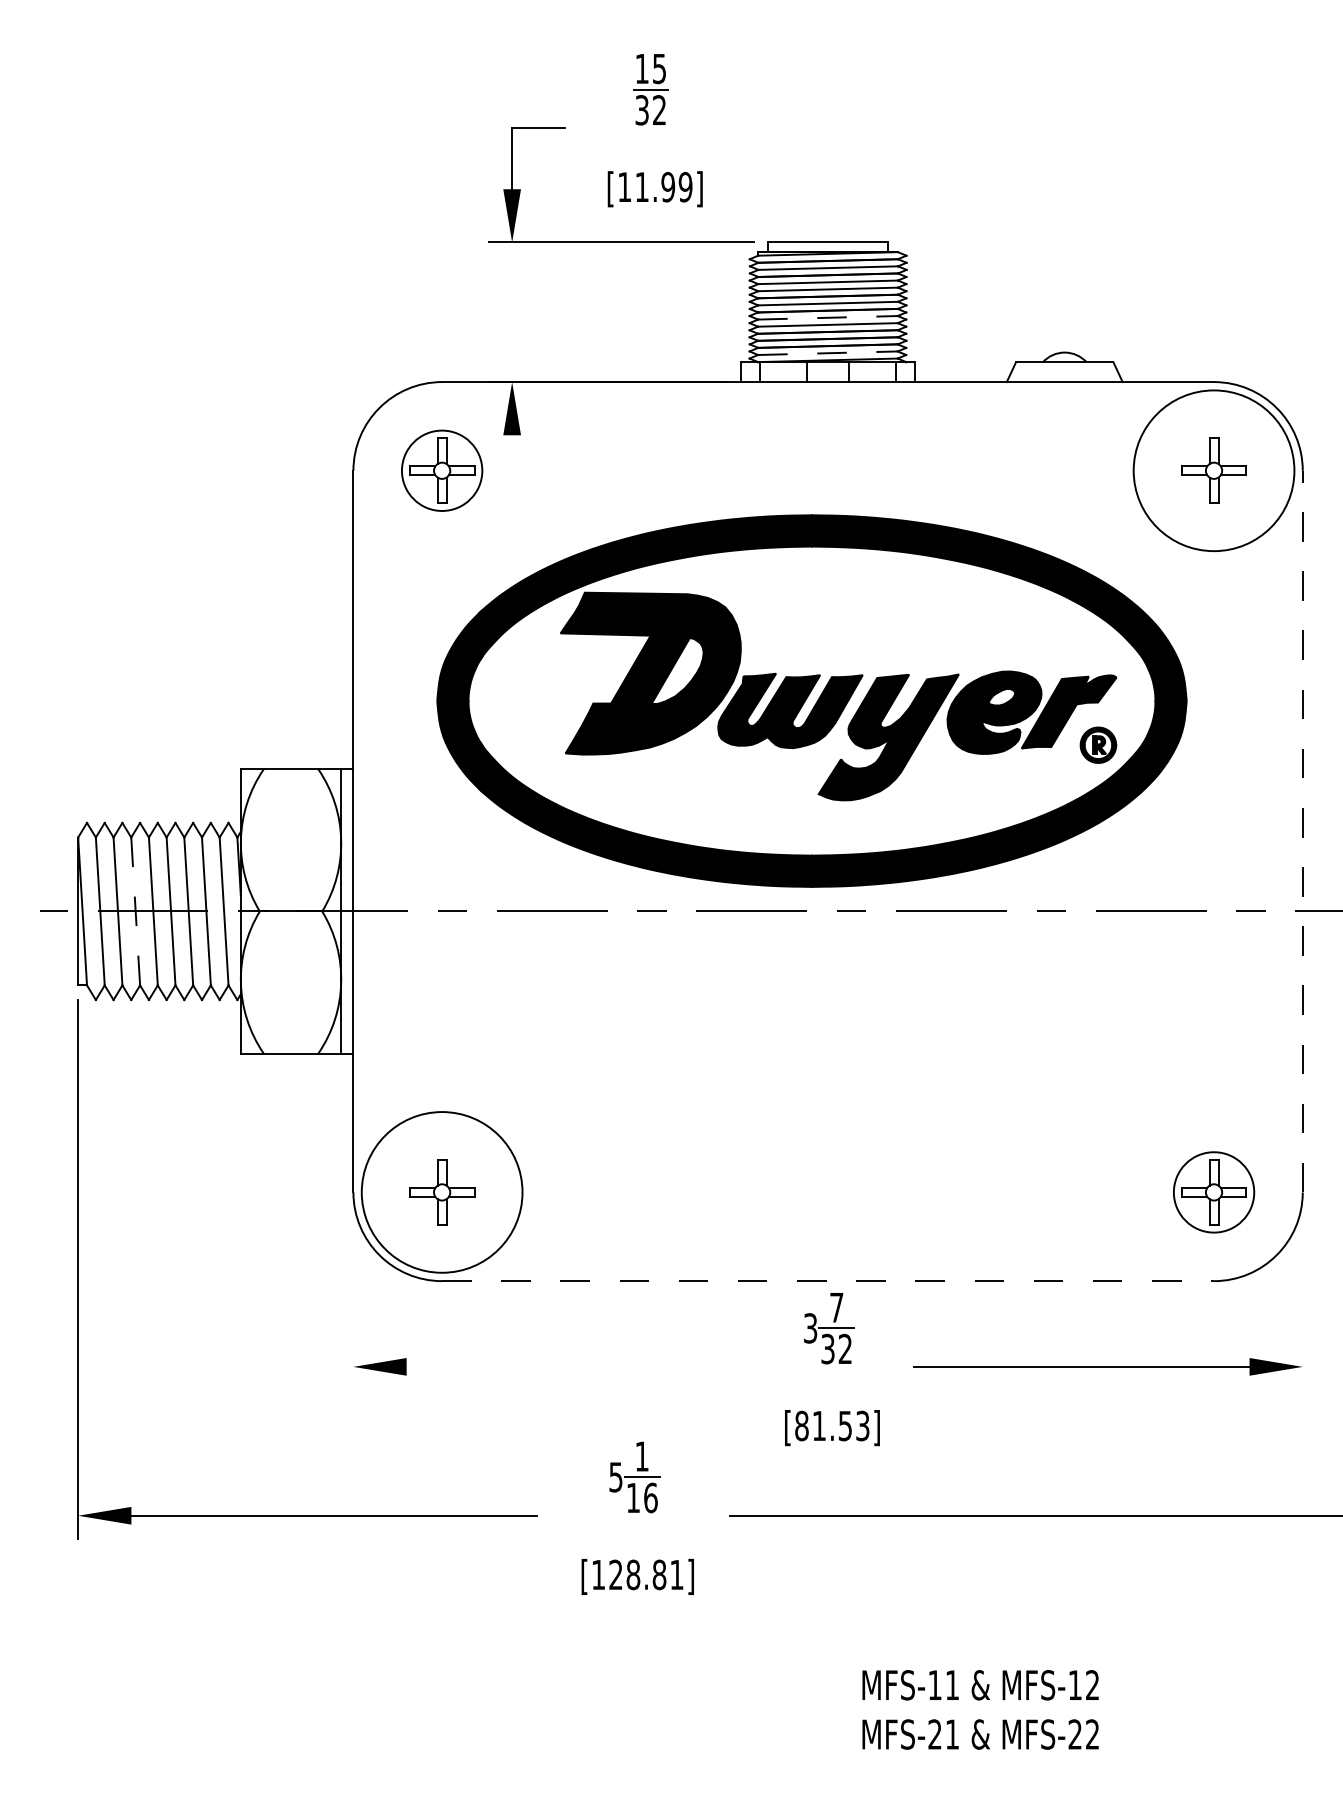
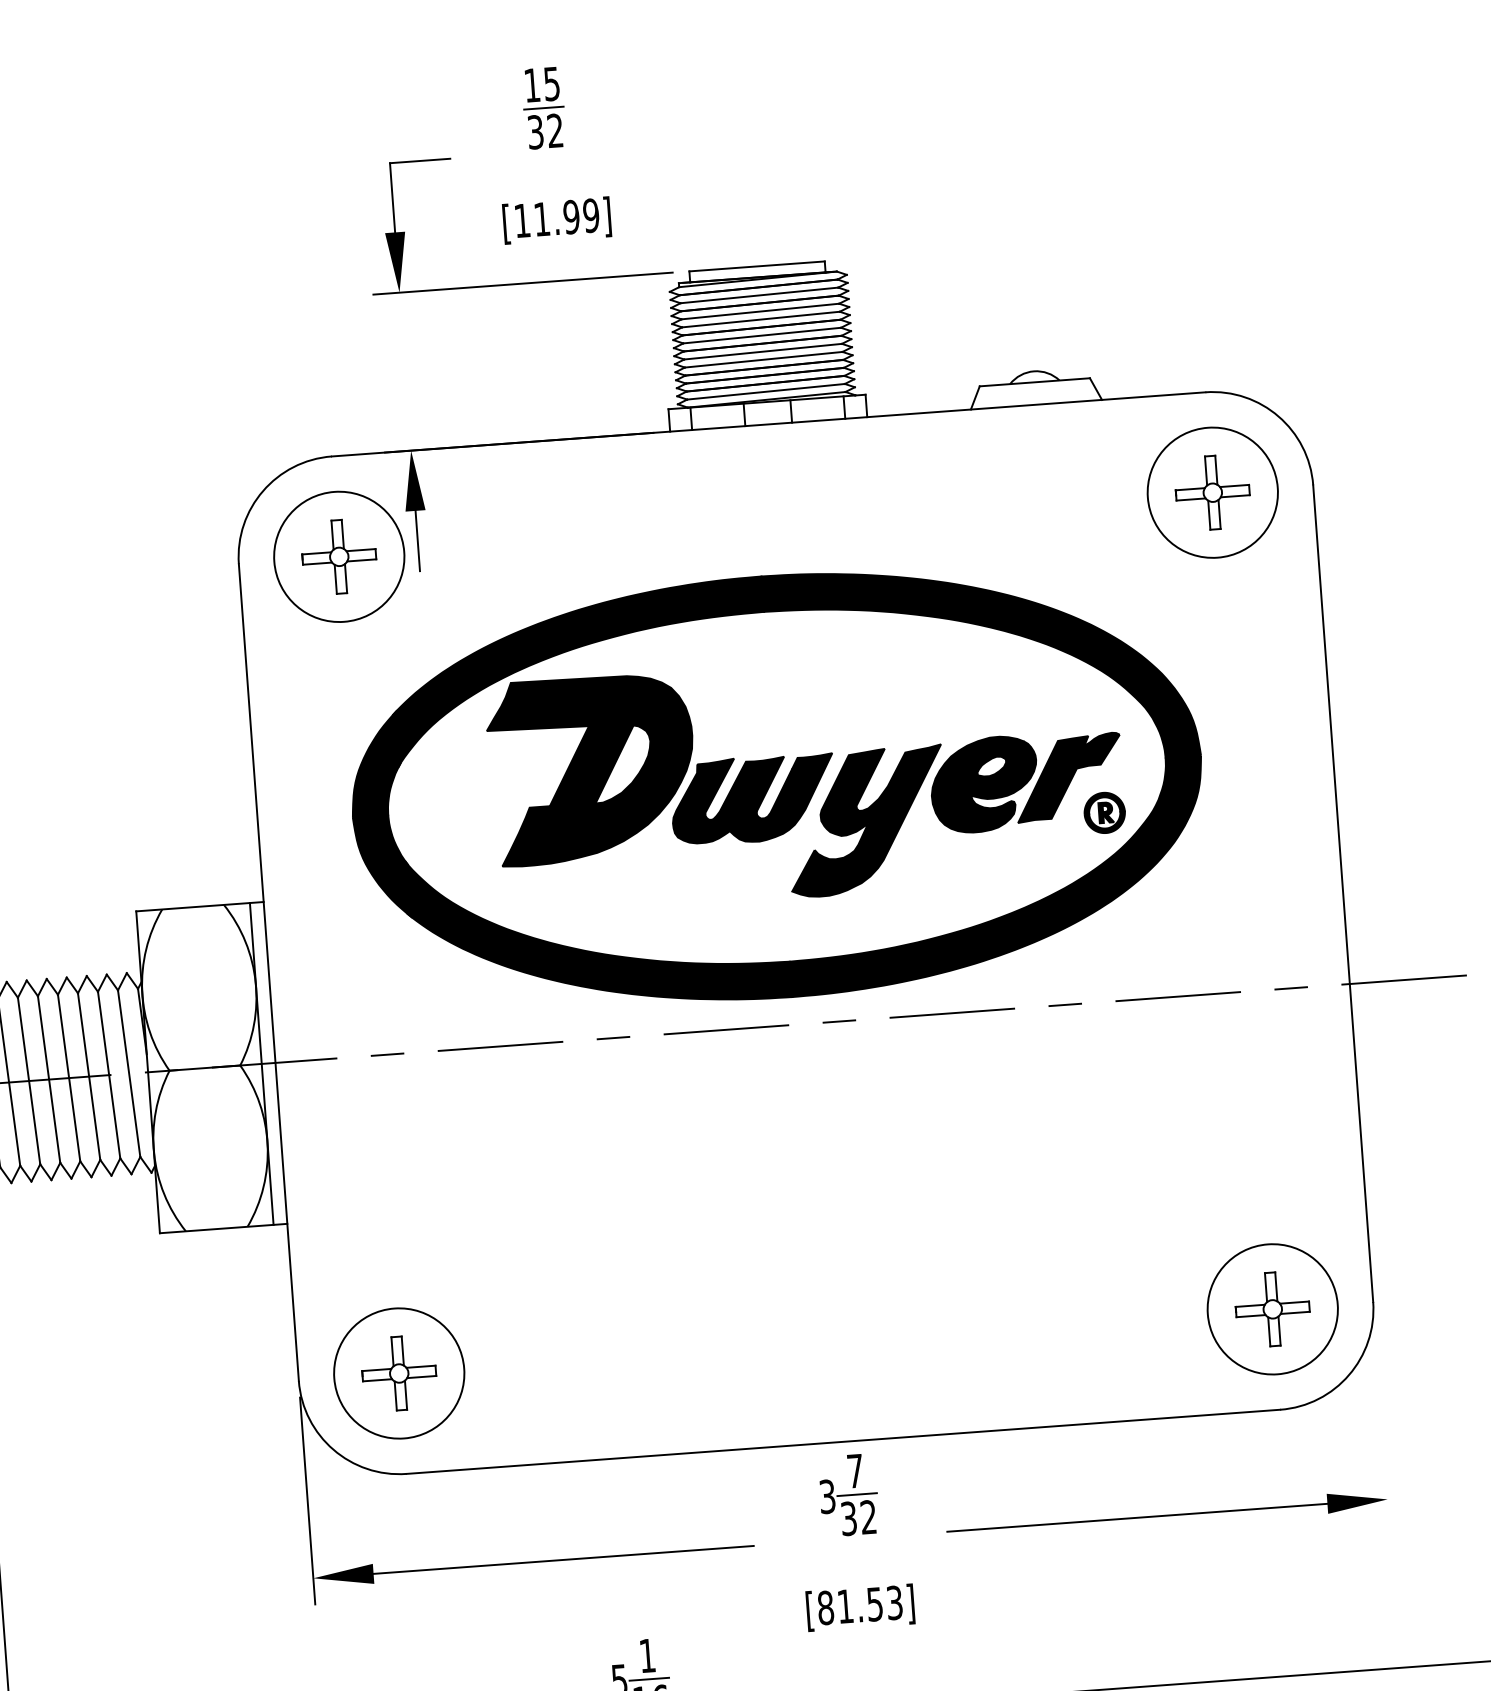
line: (827, 317) -> (762, 351), dashed -> solid
line: (827, 353) -> (765, 392), dashed -> solid
line: (512, 461) -> (418, 540), added
circle: (441, 470) -> (338, 556), size x1.43
circle: (1213, 470) -> (1212, 492), size x0.71
line: (1302, 831) -> (1342, 893), dashed -> solid
line: (135, 911) -> (28, 1081), dashed -> solid
circle: (441, 1192) -> (398, 1373), size x0.71
circle: (1213, 1192) -> (1272, 1309), size x1.43
line: (828, 1281) -> (843, 1442), dashed -> solid
line: (353, 1298) -> (307, 1500), added
line: (574, 1366) -> (563, 1559), added

